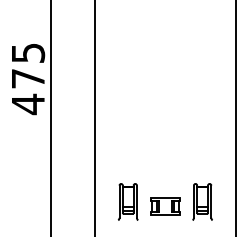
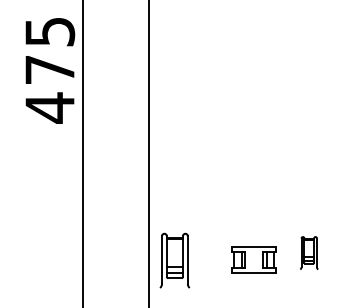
part: (127, 201) -> (173, 259), moved
part: (202, 201) -> (309, 252), size x0.6

